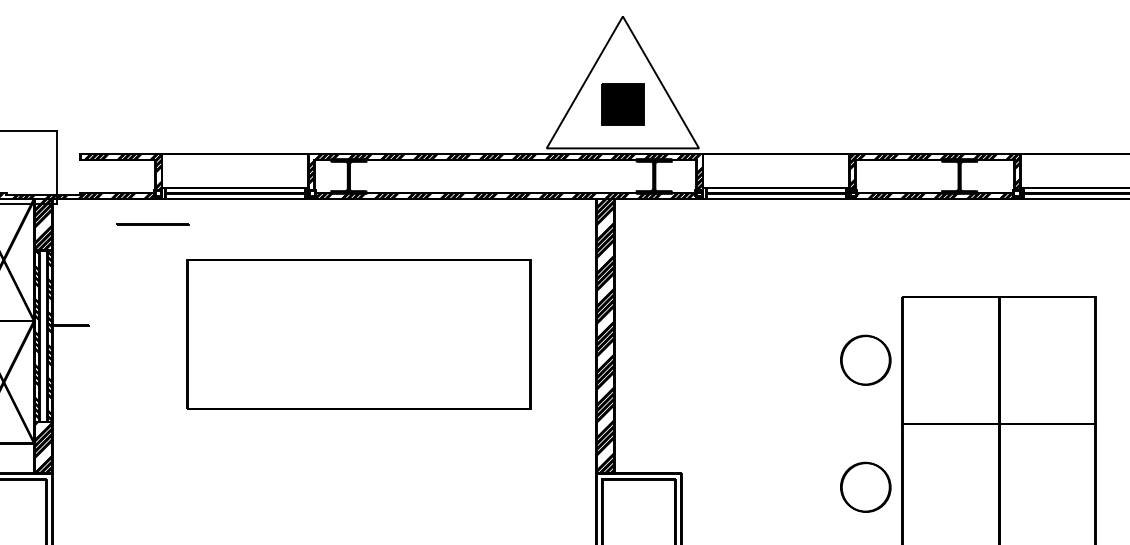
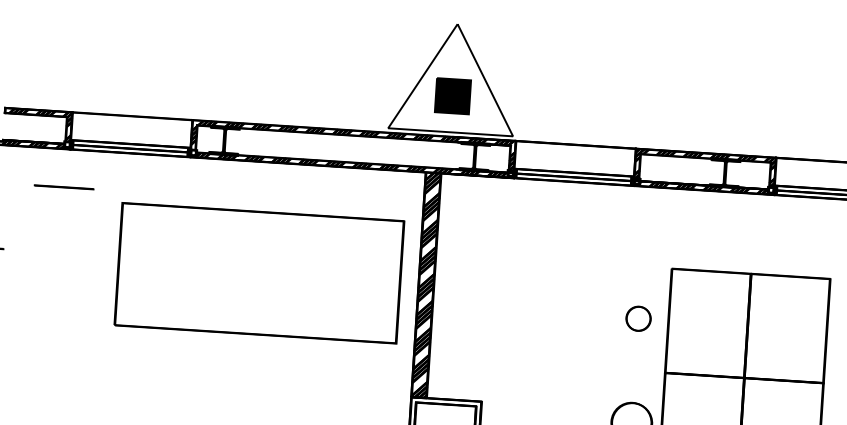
line: (152, 224) -> (64, 187), moved
part: (358, 334) -> (259, 273), moved
part: (865, 359) -> (638, 318), size x0.6

